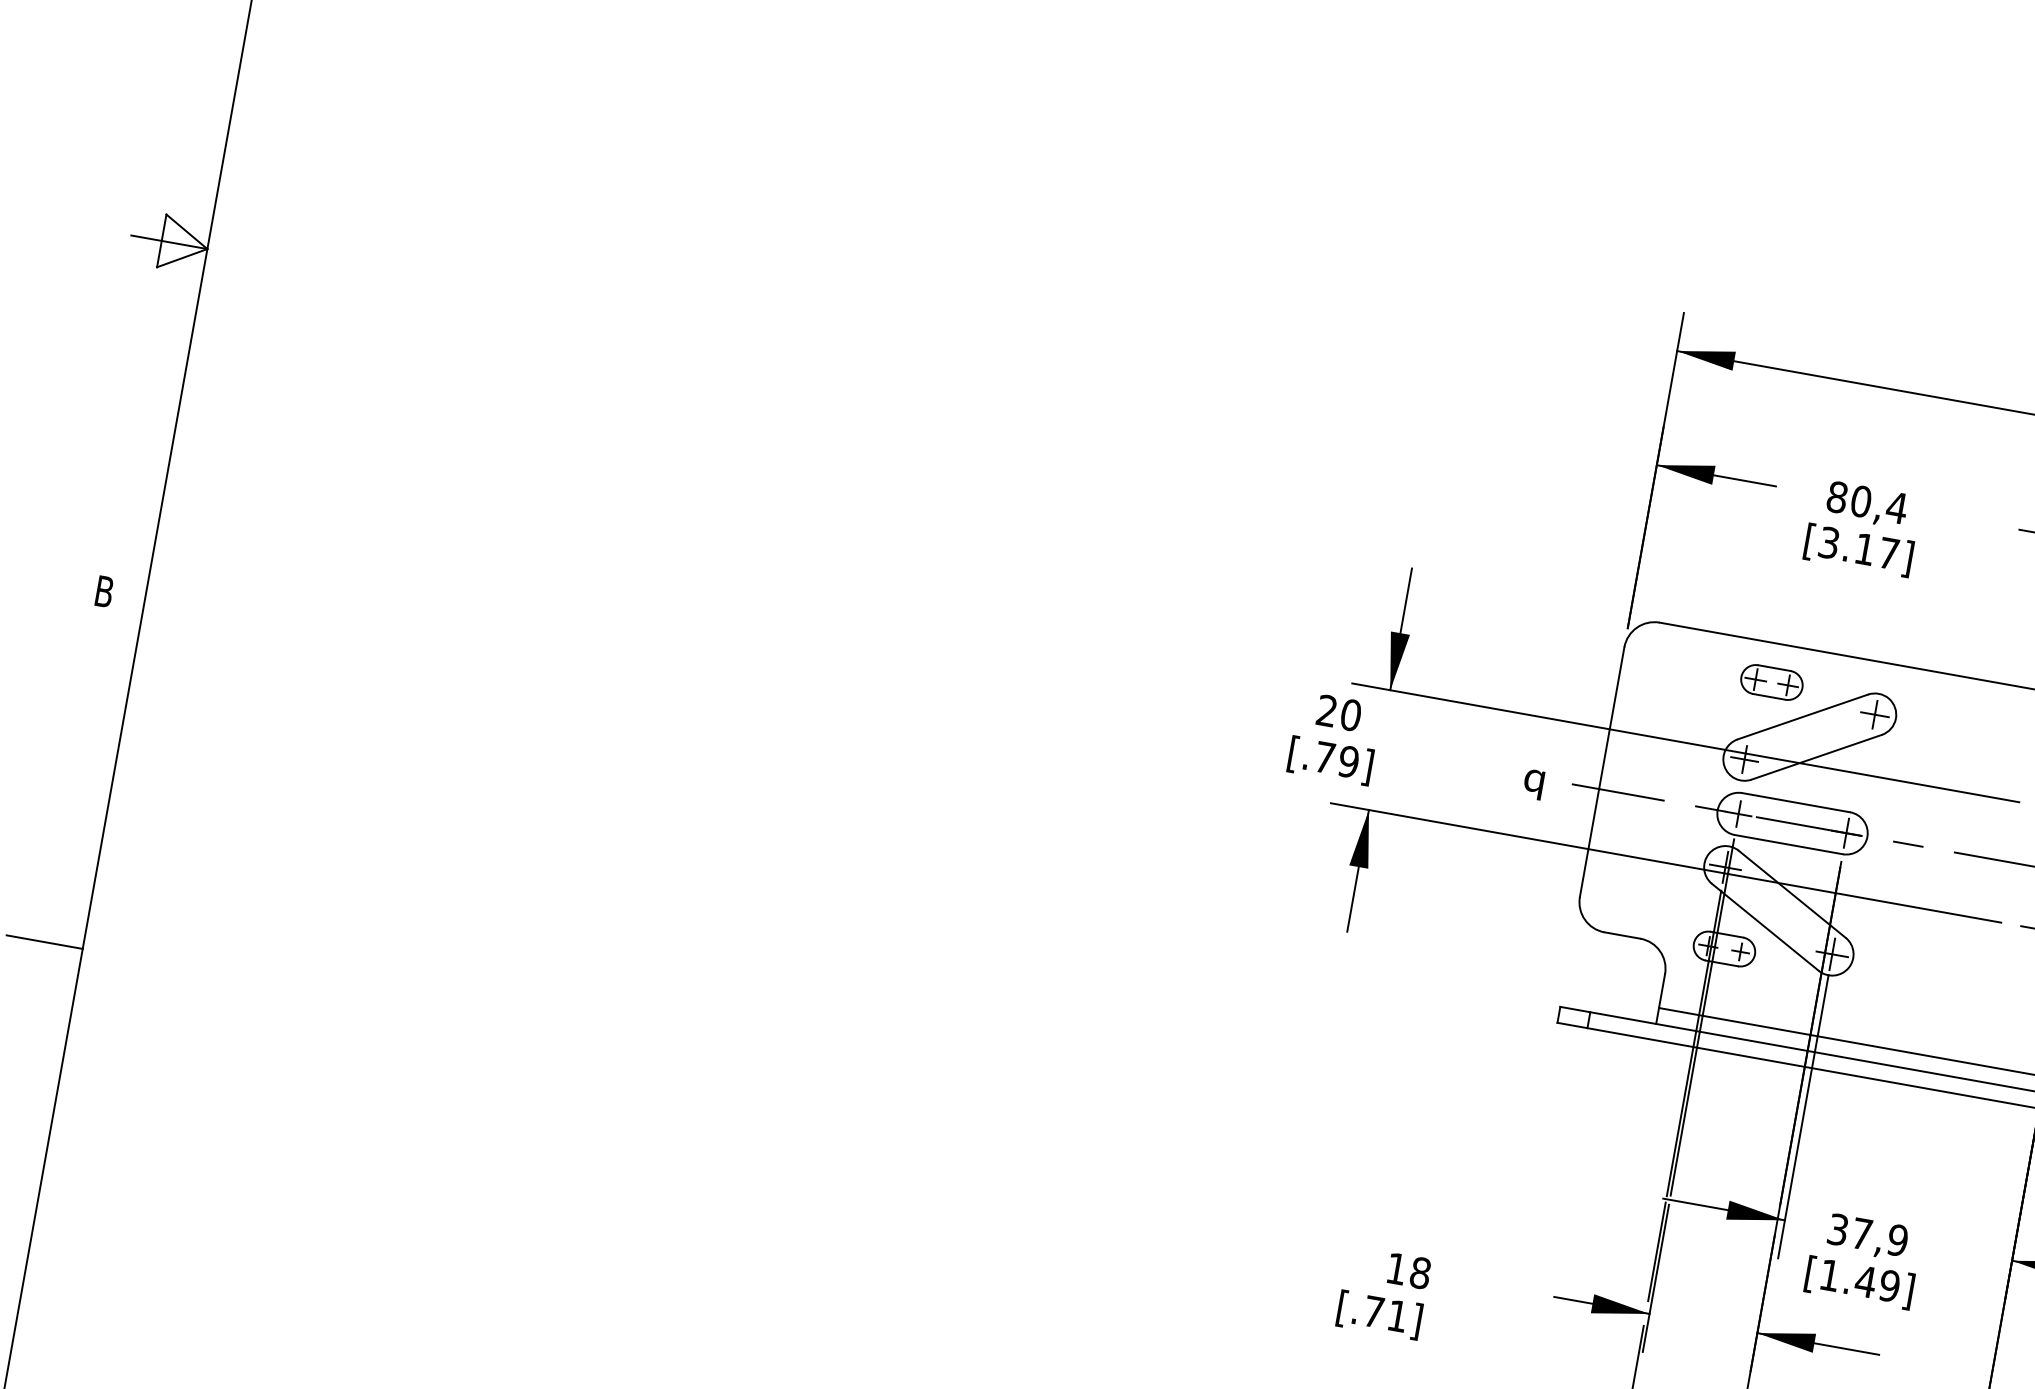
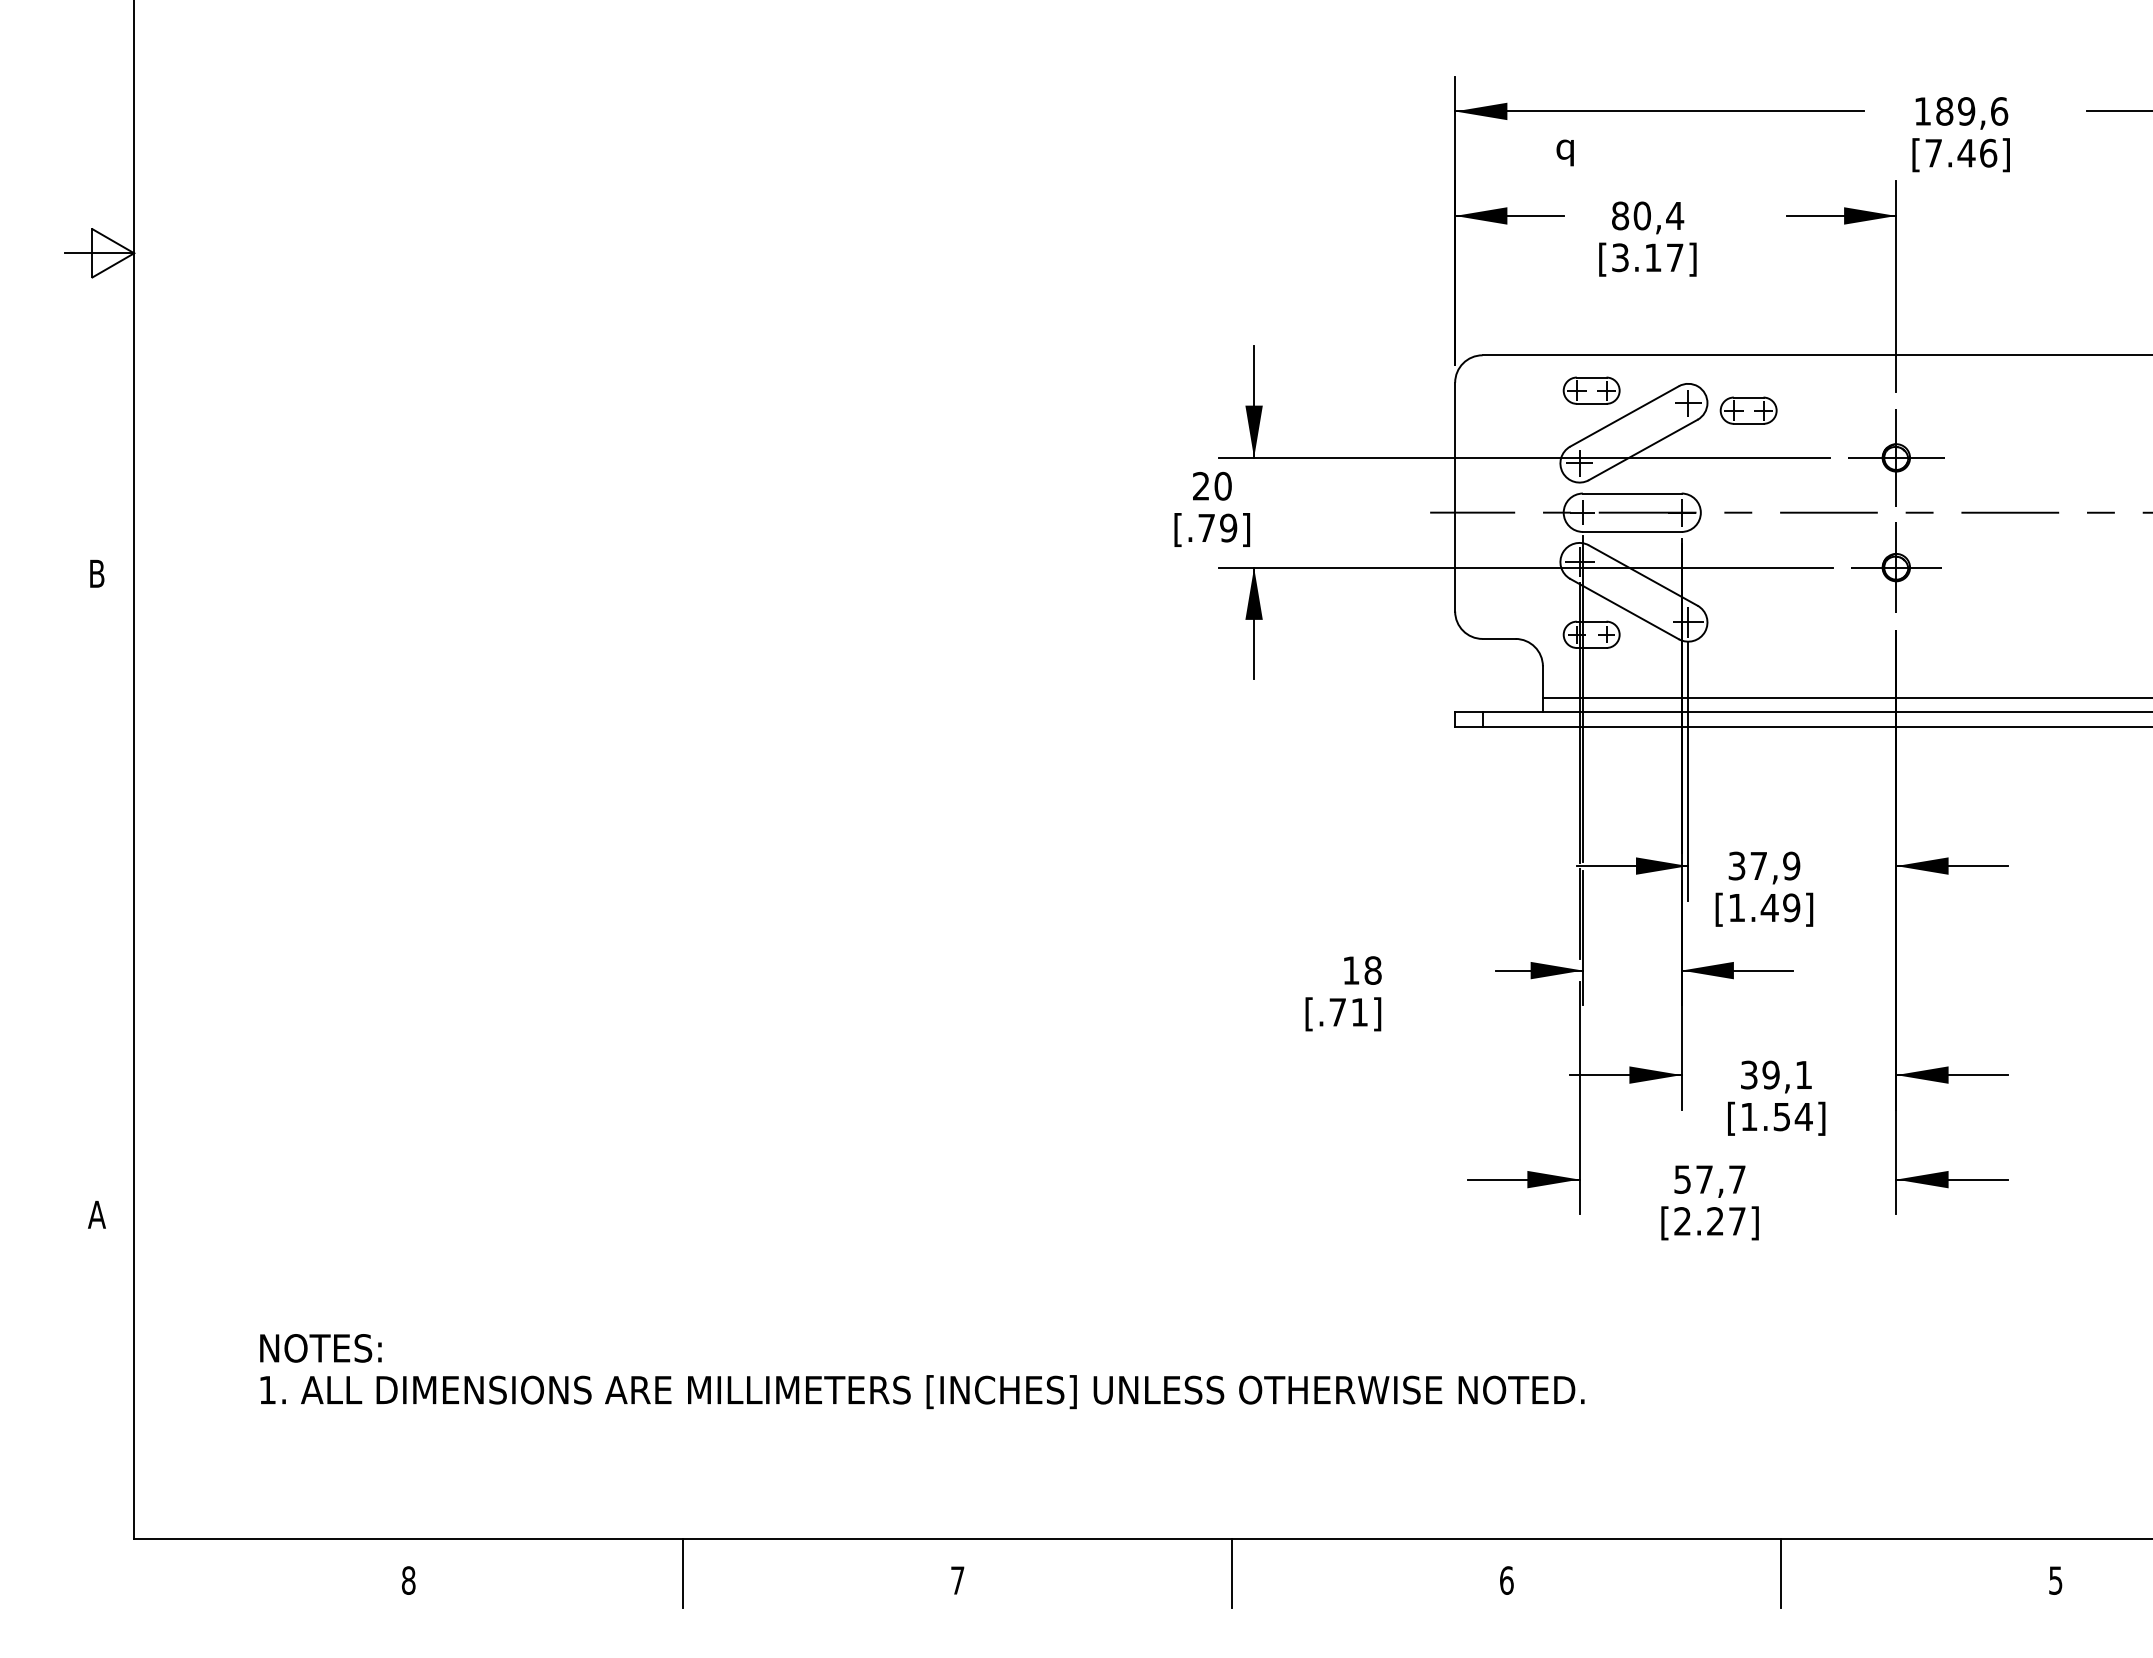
part: (1939, 734) -> (1748, 410), added
text: (1532, 783) -> (1564, 152), moved
line: (44, 942) -> (99, 894), removed

